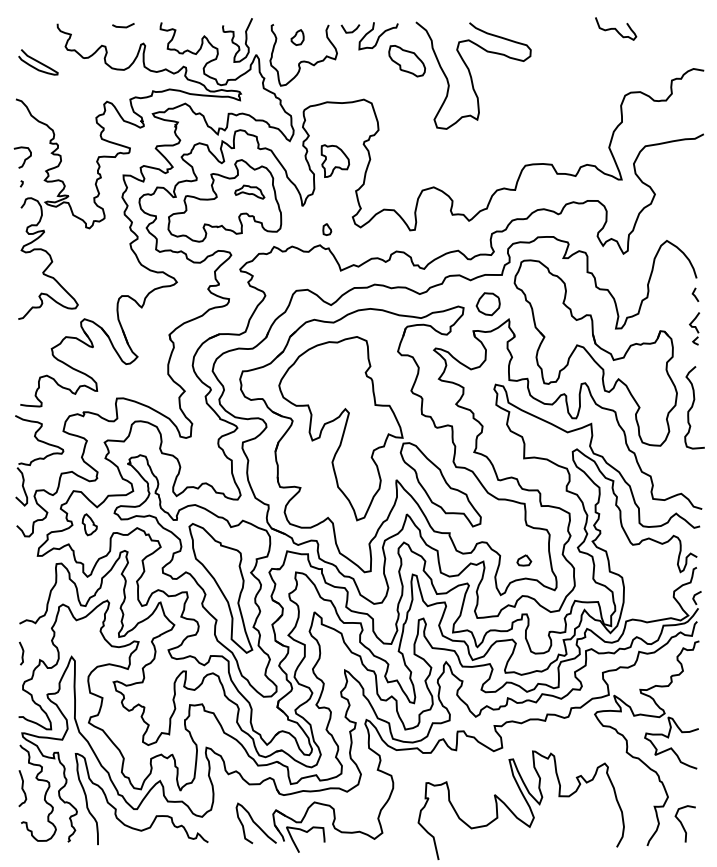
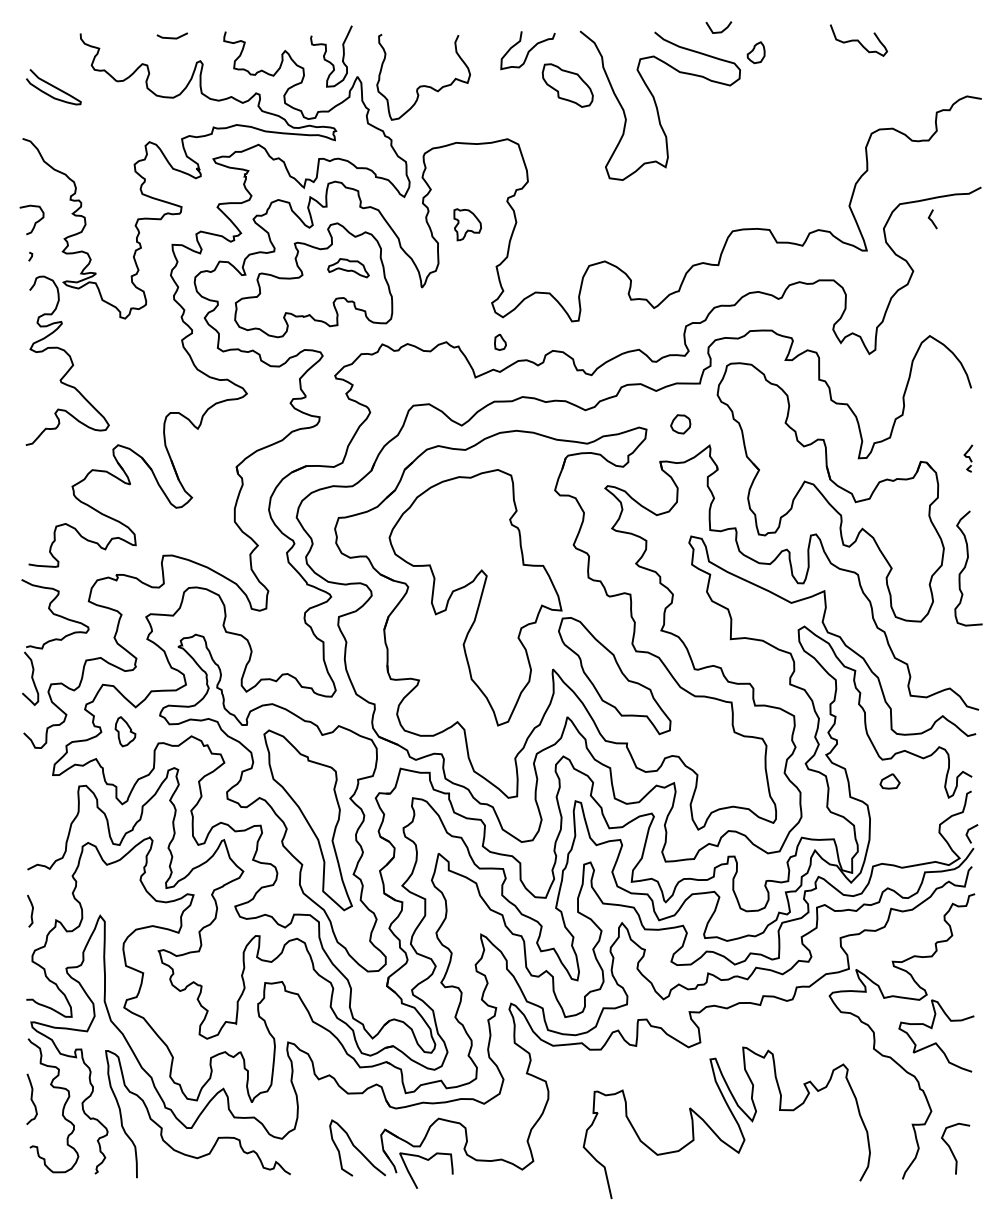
line: (350, 31) -> (718, 31), moved
part: (297, 37) -> (755, 52), moved
part: (335, 160) -> (467, 224), size x0.7
part: (327, 229) -> (500, 341), moved
line: (694, 295) -> (931, 219), moved
part: (488, 304) -> (680, 424), size x0.6
part: (694, 328) -> (968, 458), size x0.6
part: (523, 560) -> (889, 781), moved

